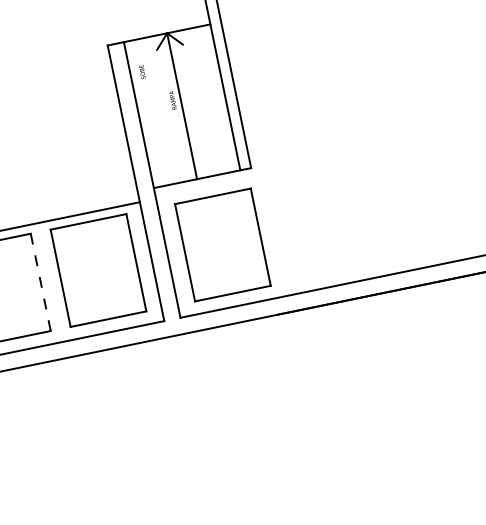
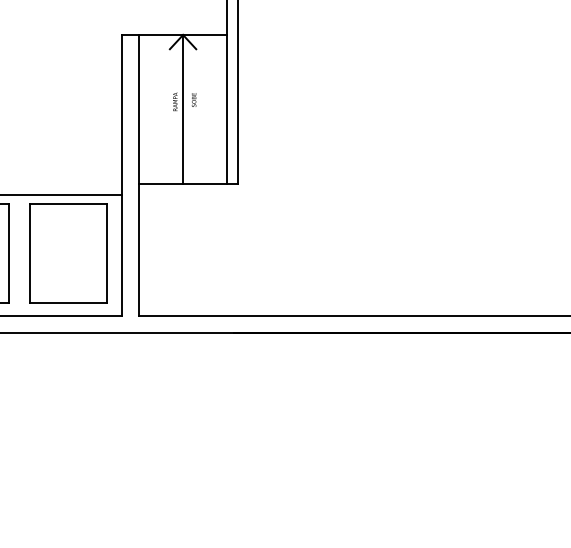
text: (141, 71) -> (193, 99), moved
part: (223, 244) -> (195, 253), removed
line: (41, 282) -> (9, 253), dashed -> solid

